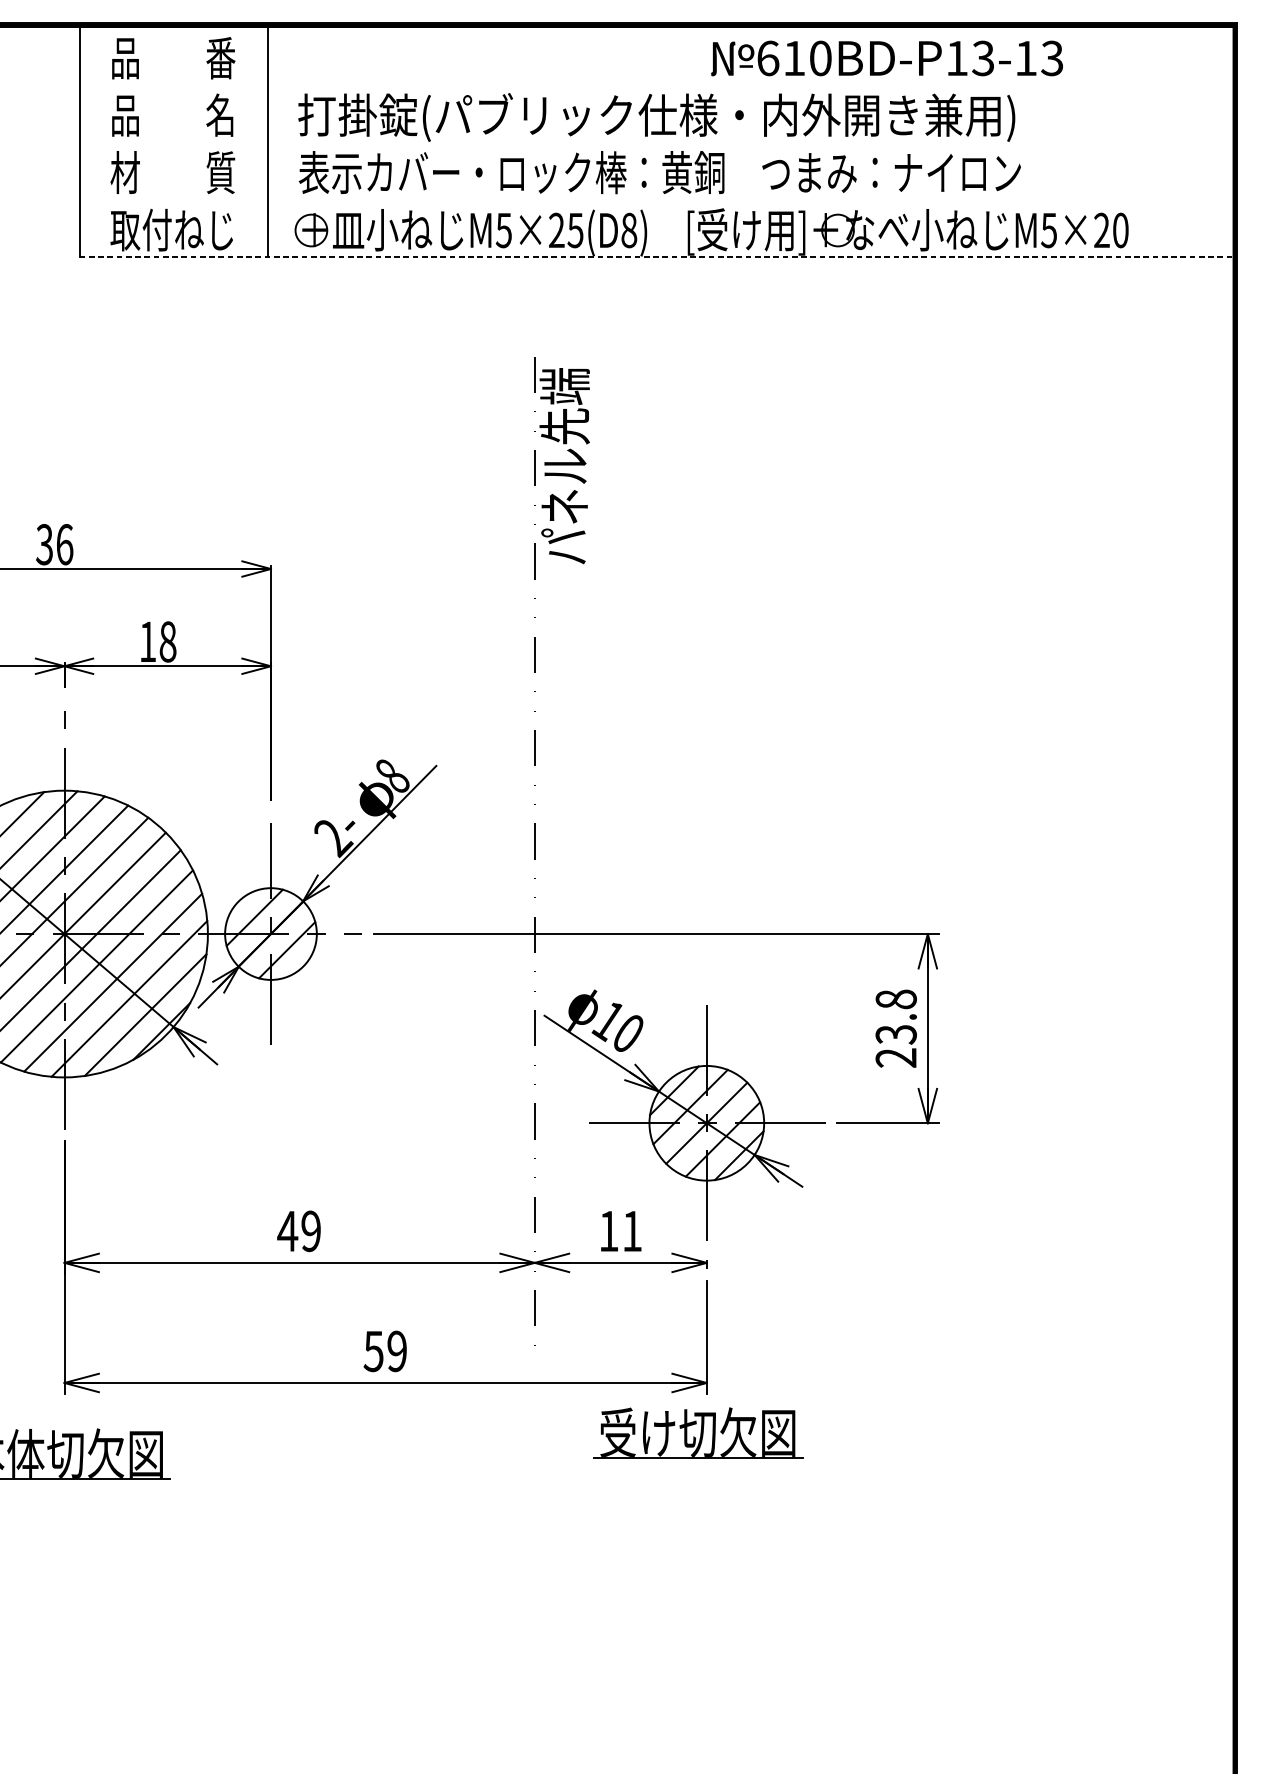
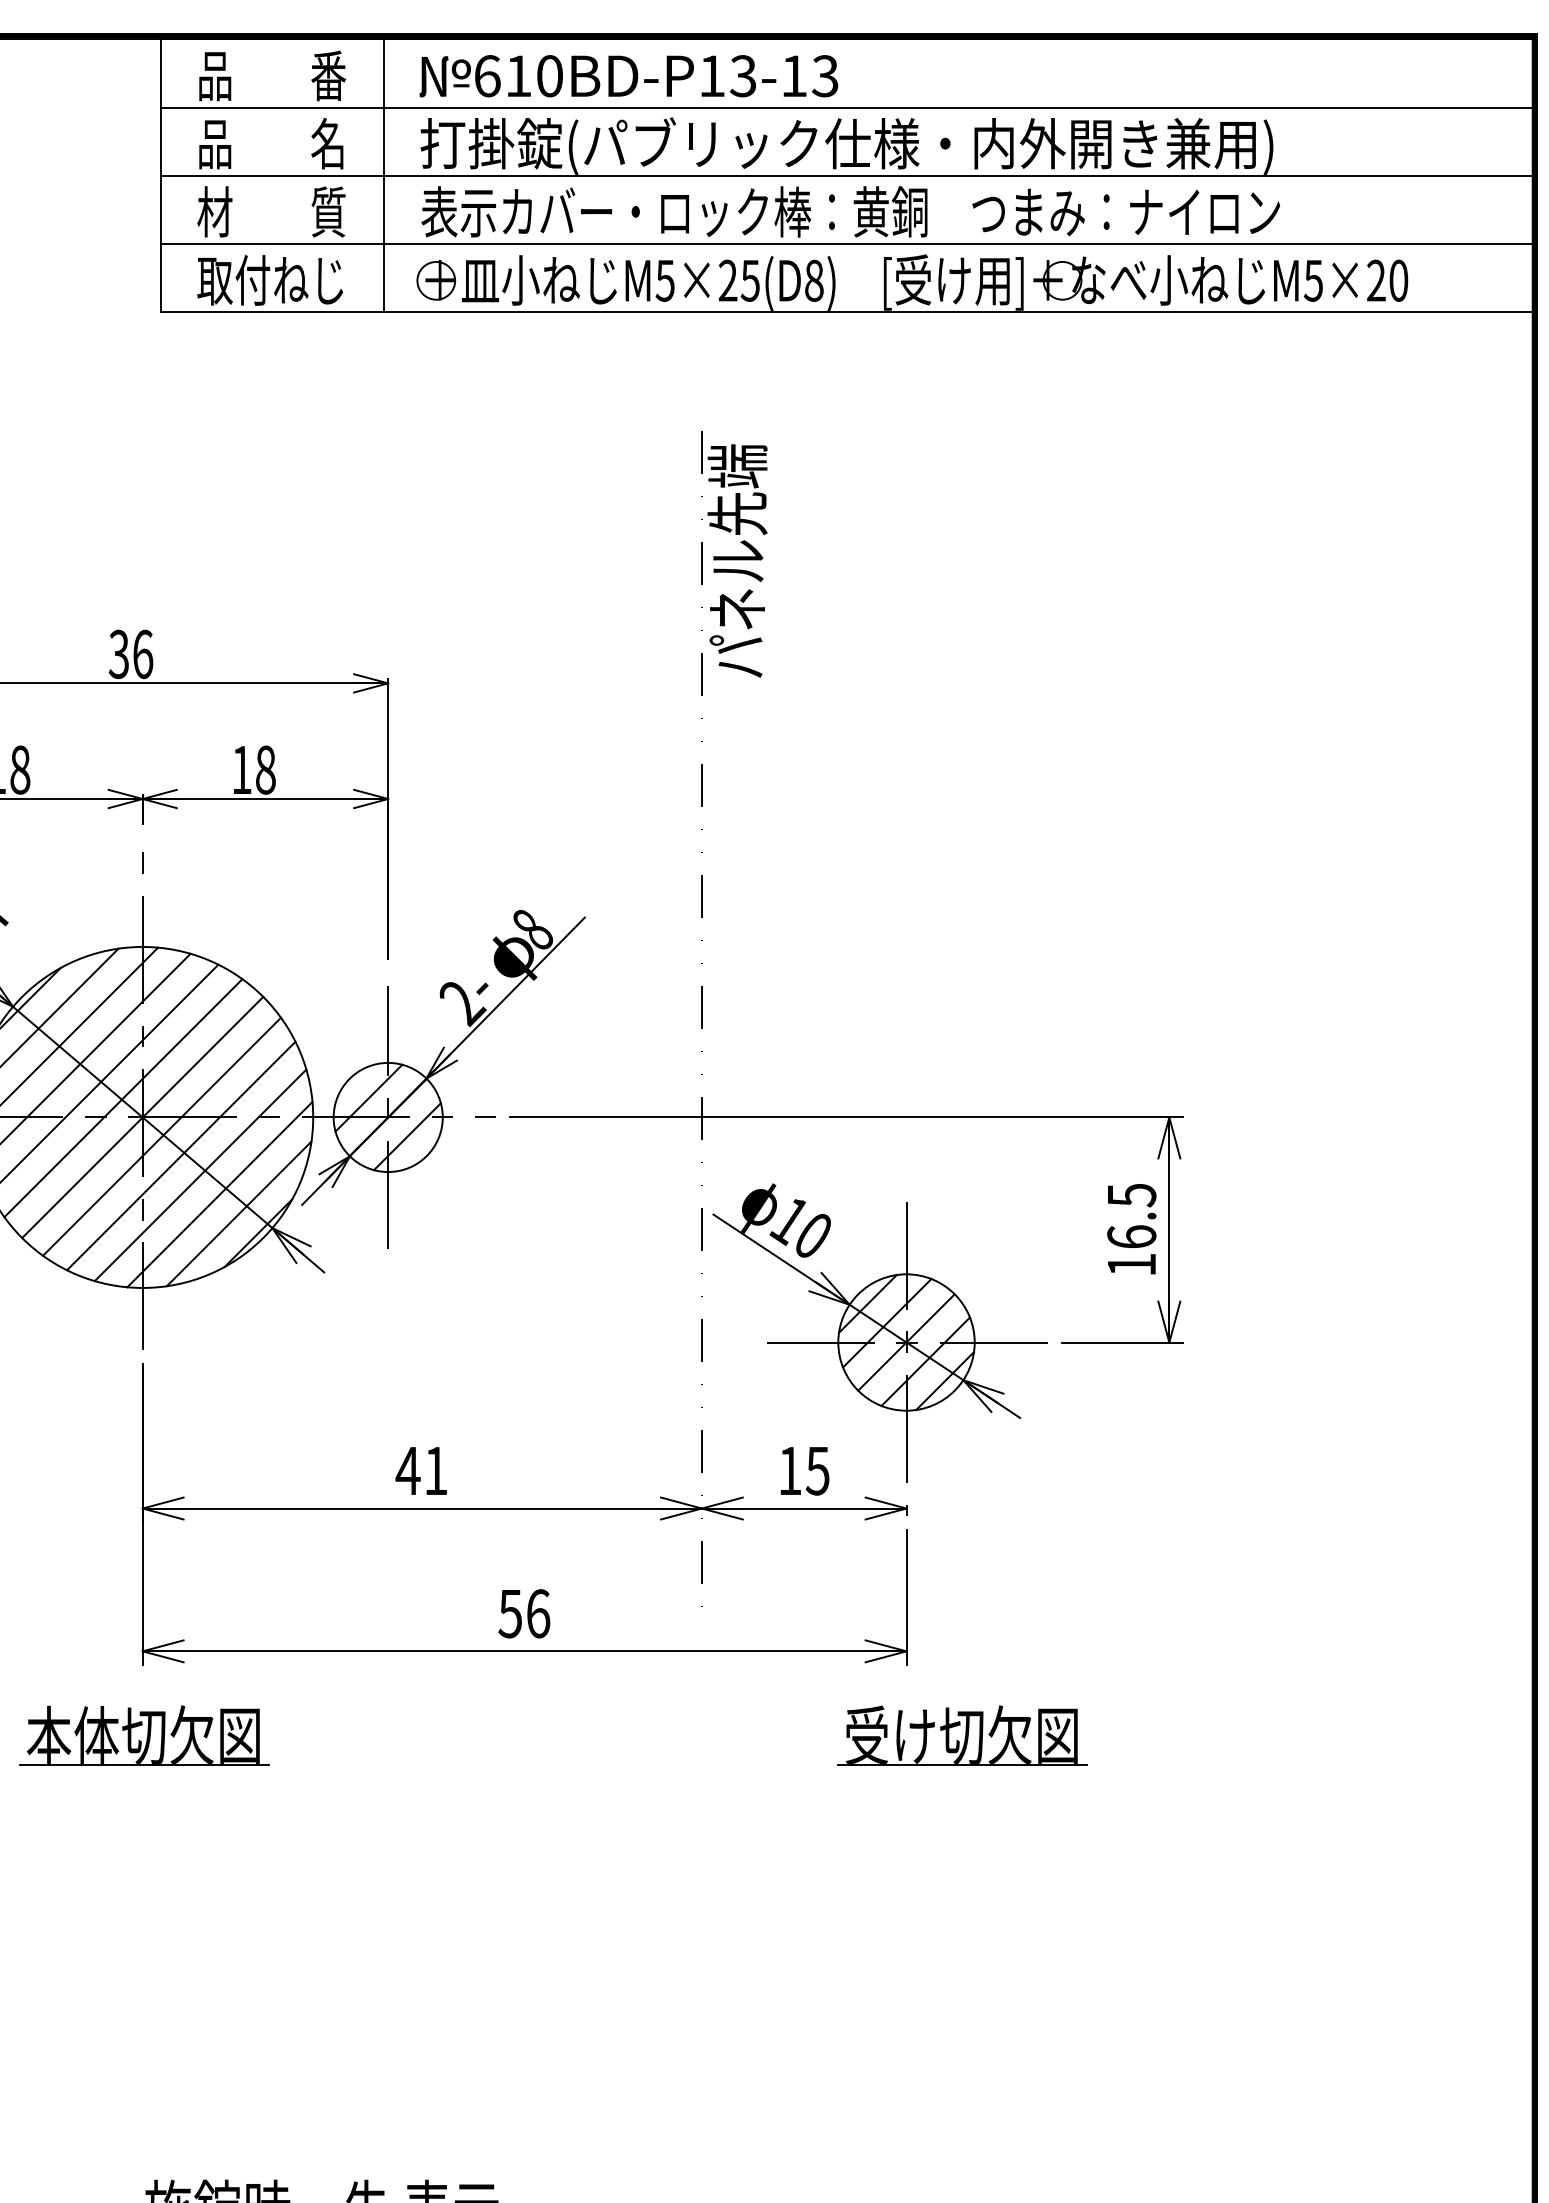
text: (886, 58) -> (628, 76), moved
line: (655, 84) -> (845, 107), added
line: (655, 141) -> (845, 175), added
line: (655, 199) -> (845, 243), added
line: (656, 257) -> (846, 312), dashed -> solid
text: (896, 1028) -> (1131, 1229), 23.8 -> 16.5
text: (310, 1230) -> (435, 1470), 49 -> 41
text: (631, 1231) -> (817, 1471), 11 -> 15
text: (397, 1351) -> (538, 1613), 59 -> 56
part: (698, 1432) -> (962, 1735), moved

